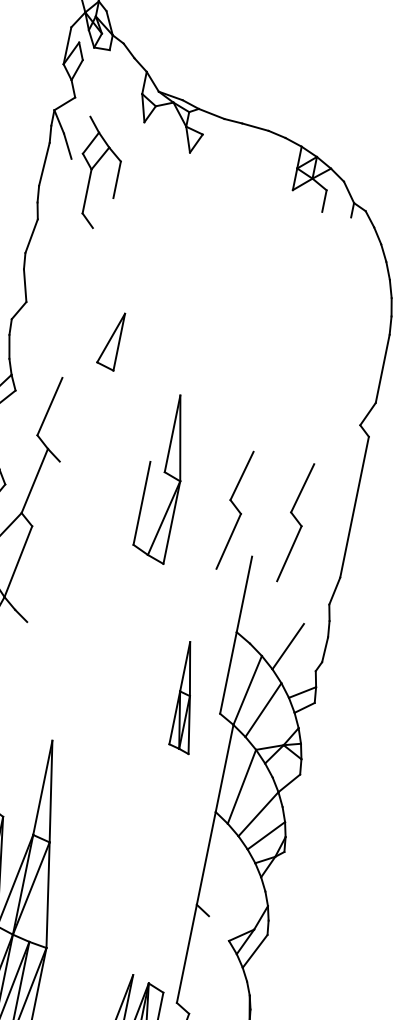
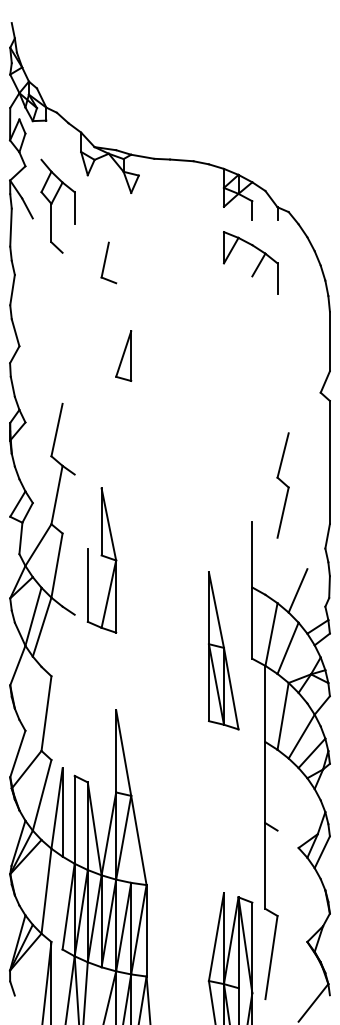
part: (98, 172) -> (57, 205), moved
part: (147, 226) -> (108, 262), added
part: (317, 265) -> (257, 265), added
part: (110, 339) -> (123, 355), moved
part: (163, 477) -> (101, 560), moved
part: (234, 510) -> (229, 485), removed
part: (189, 697) -> (223, 650), size x1.67

